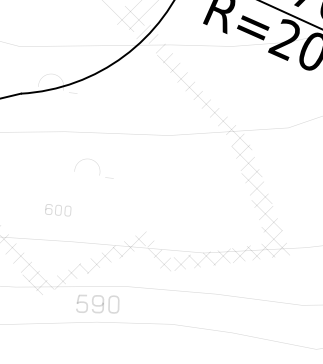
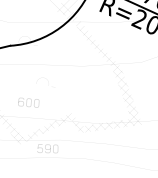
part: (56, 209) -> (27, 102), size x1.67

